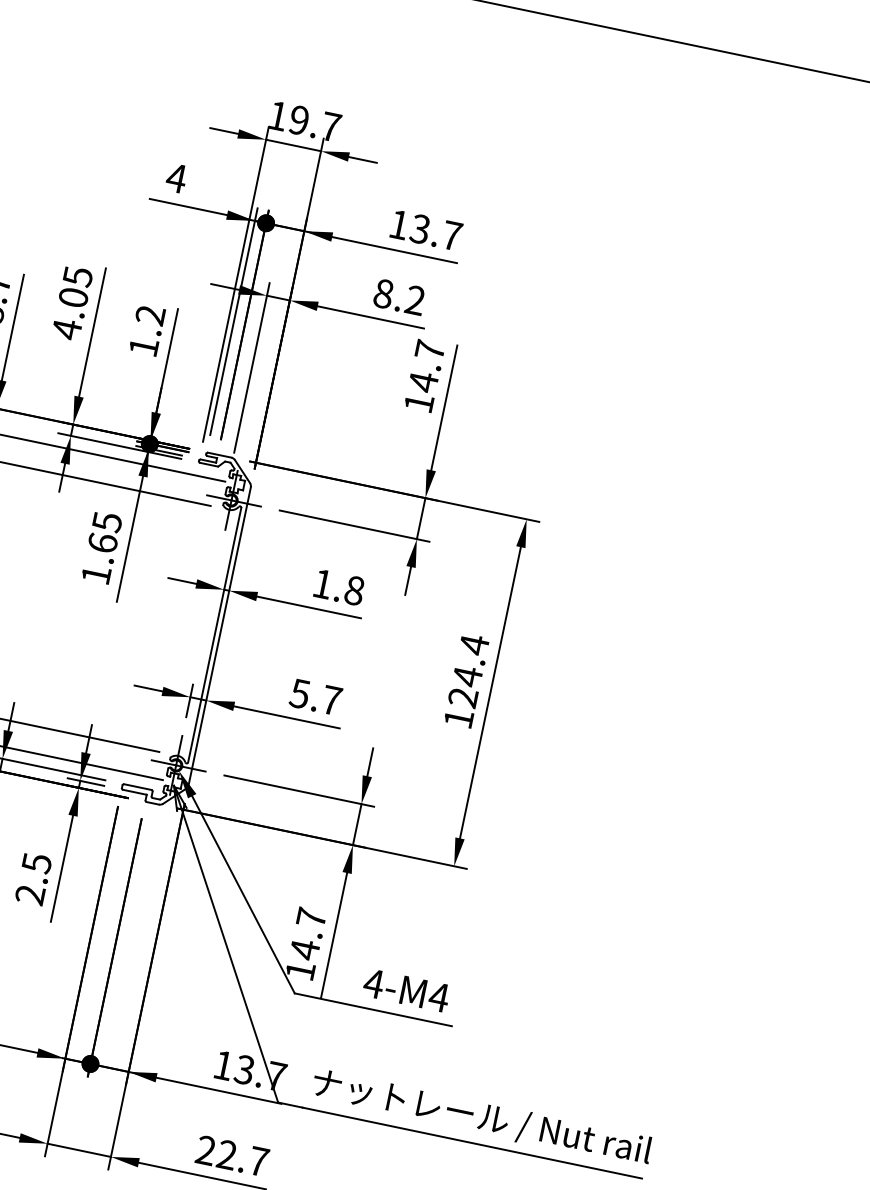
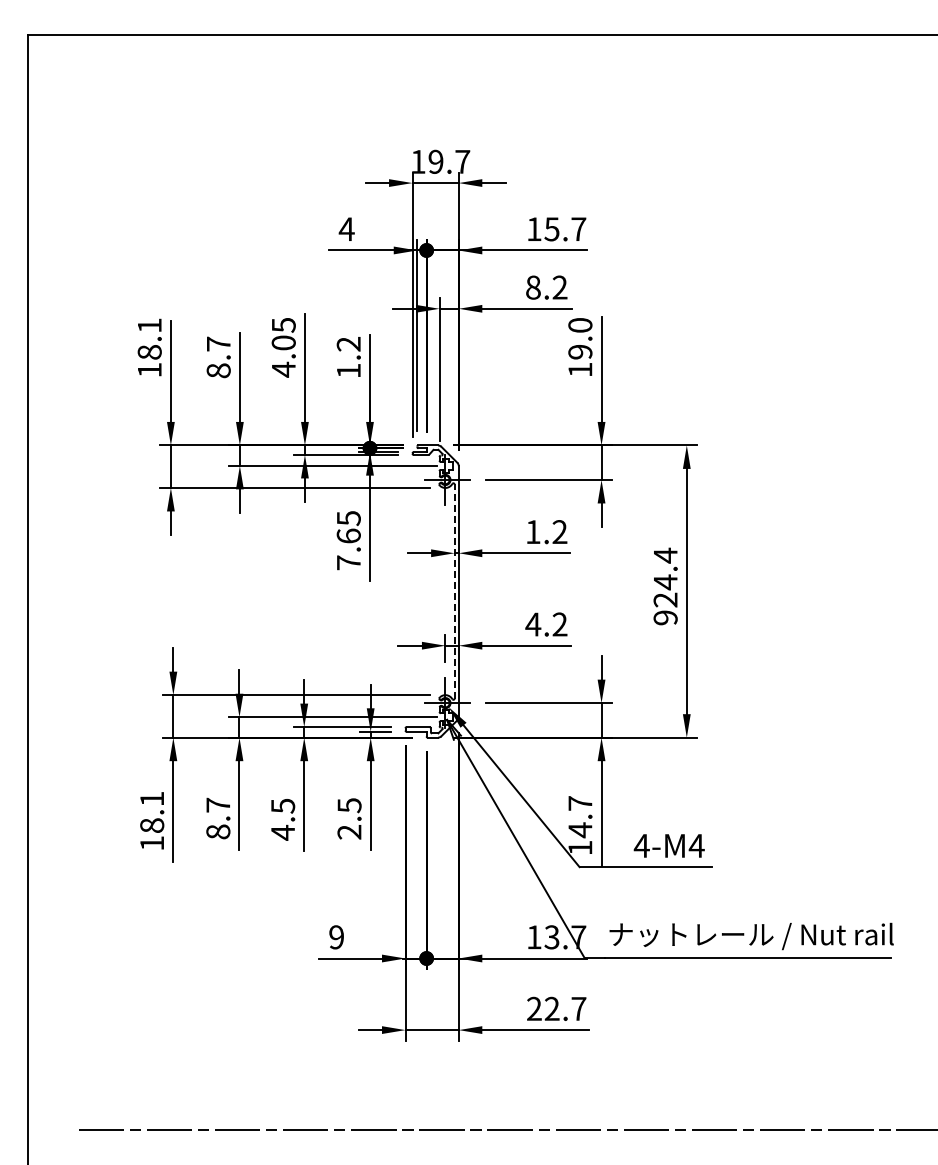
text: (419, 228) -> (551, 228), 13.7 -> 15.7
text: (426, 367) -> (580, 339), 14.7 -> 19.0
text: (95, 574) -> (348, 562), 1.65 -> 7.65
text: (353, 591) -> (559, 532), 1.8 -> 1.2
line: (214, 635) -> (454, 591), solid -> dashed
text: (315, 697) -> (546, 624), 5.7 -> 4.2
text: (458, 718) -> (665, 617), 124.4 -> 924.4

